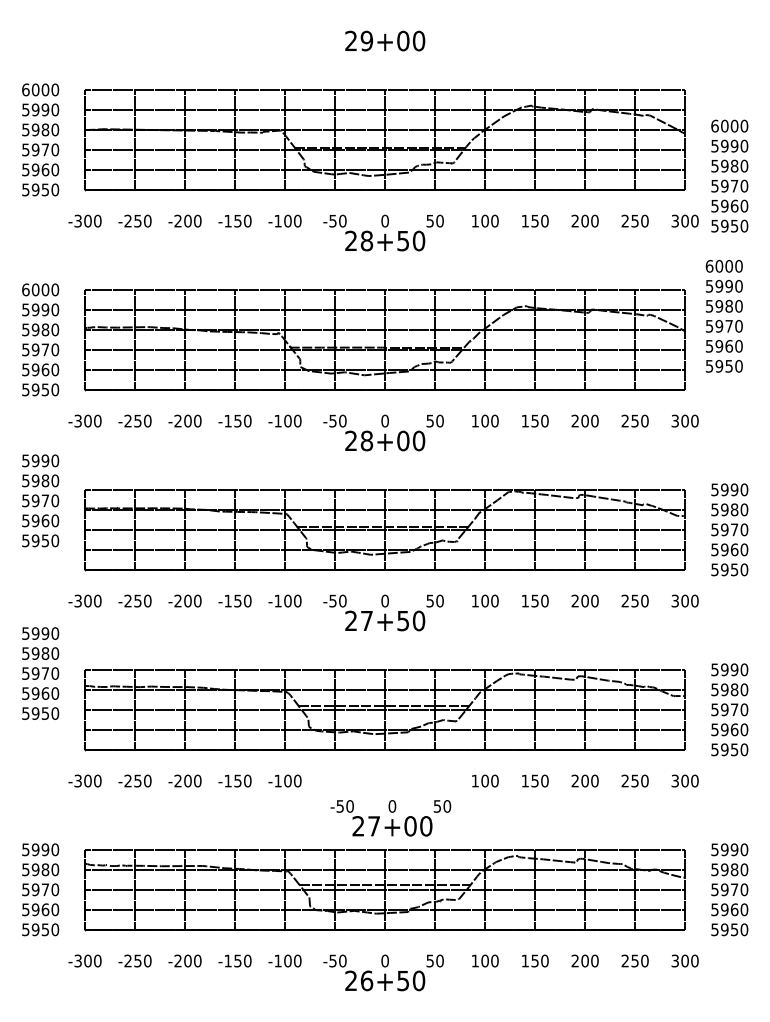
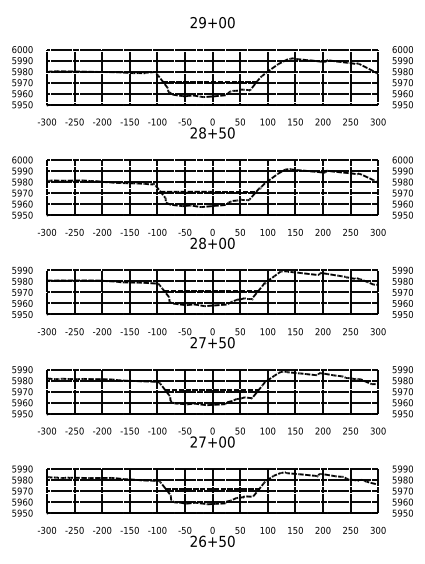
text: (729, 176) -> (402, 77), moved
text: (723, 316) -> (402, 187), moved
text: (40, 499) -> (22, 291), moved
text: (40, 673) -> (22, 391), moved
text: (390, 818) -> (211, 437), moved

